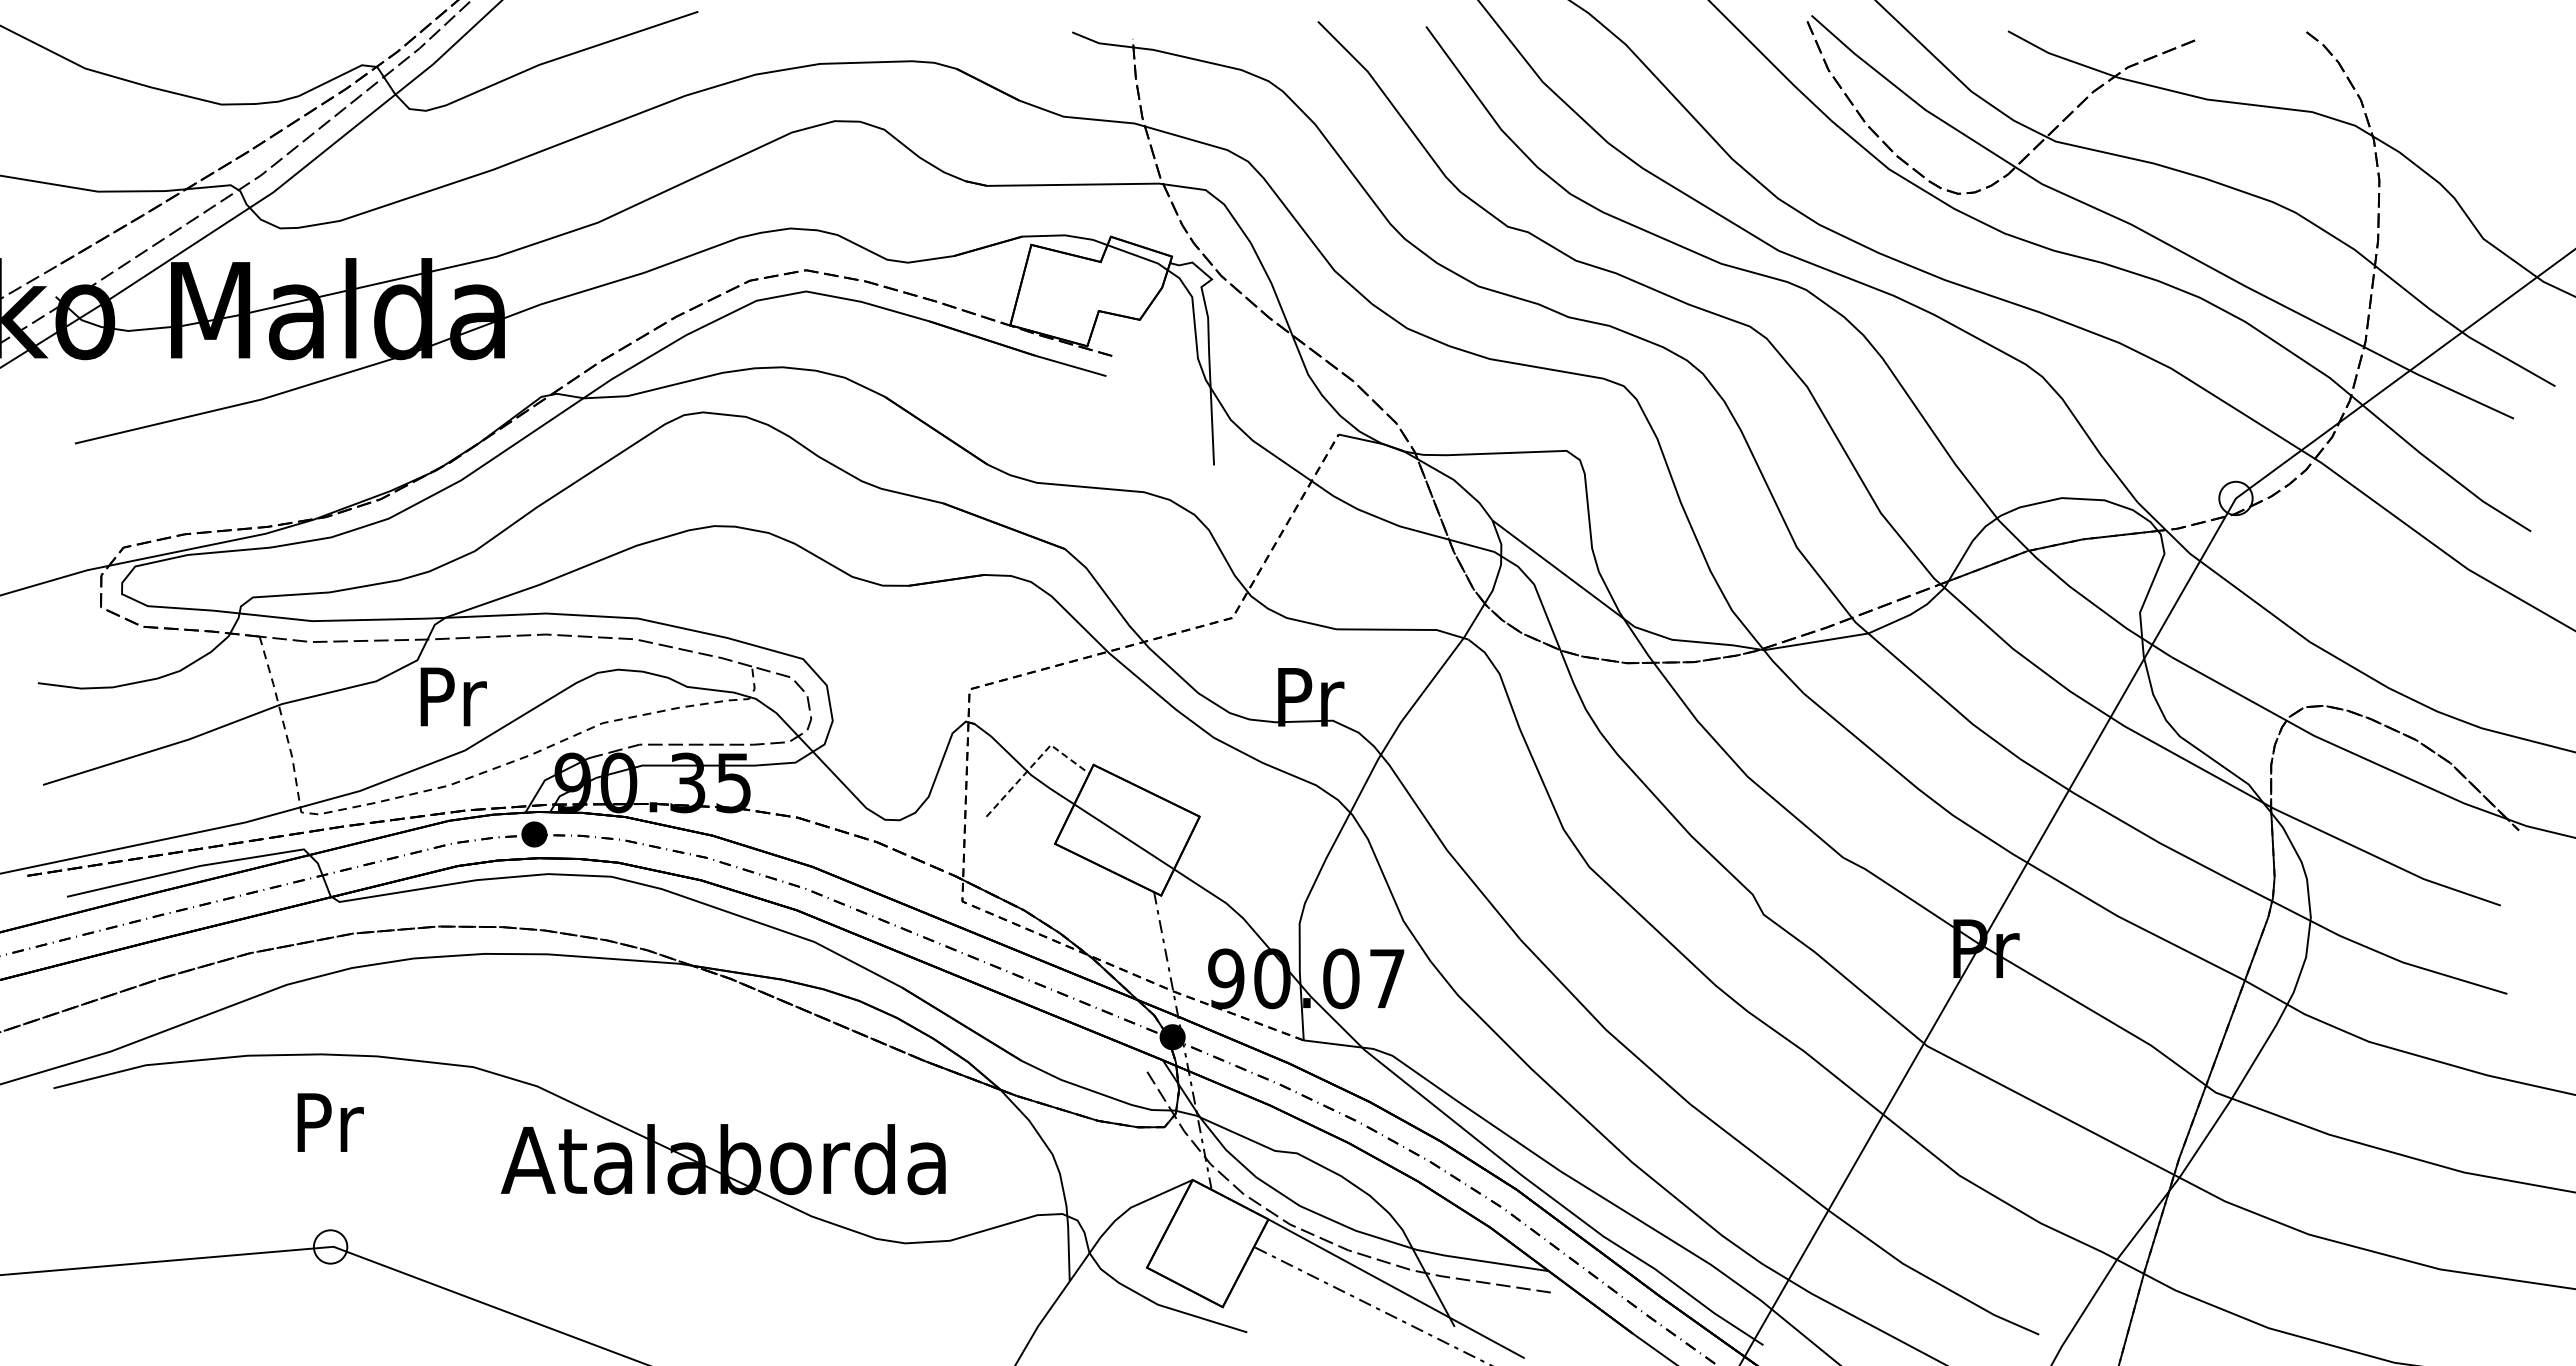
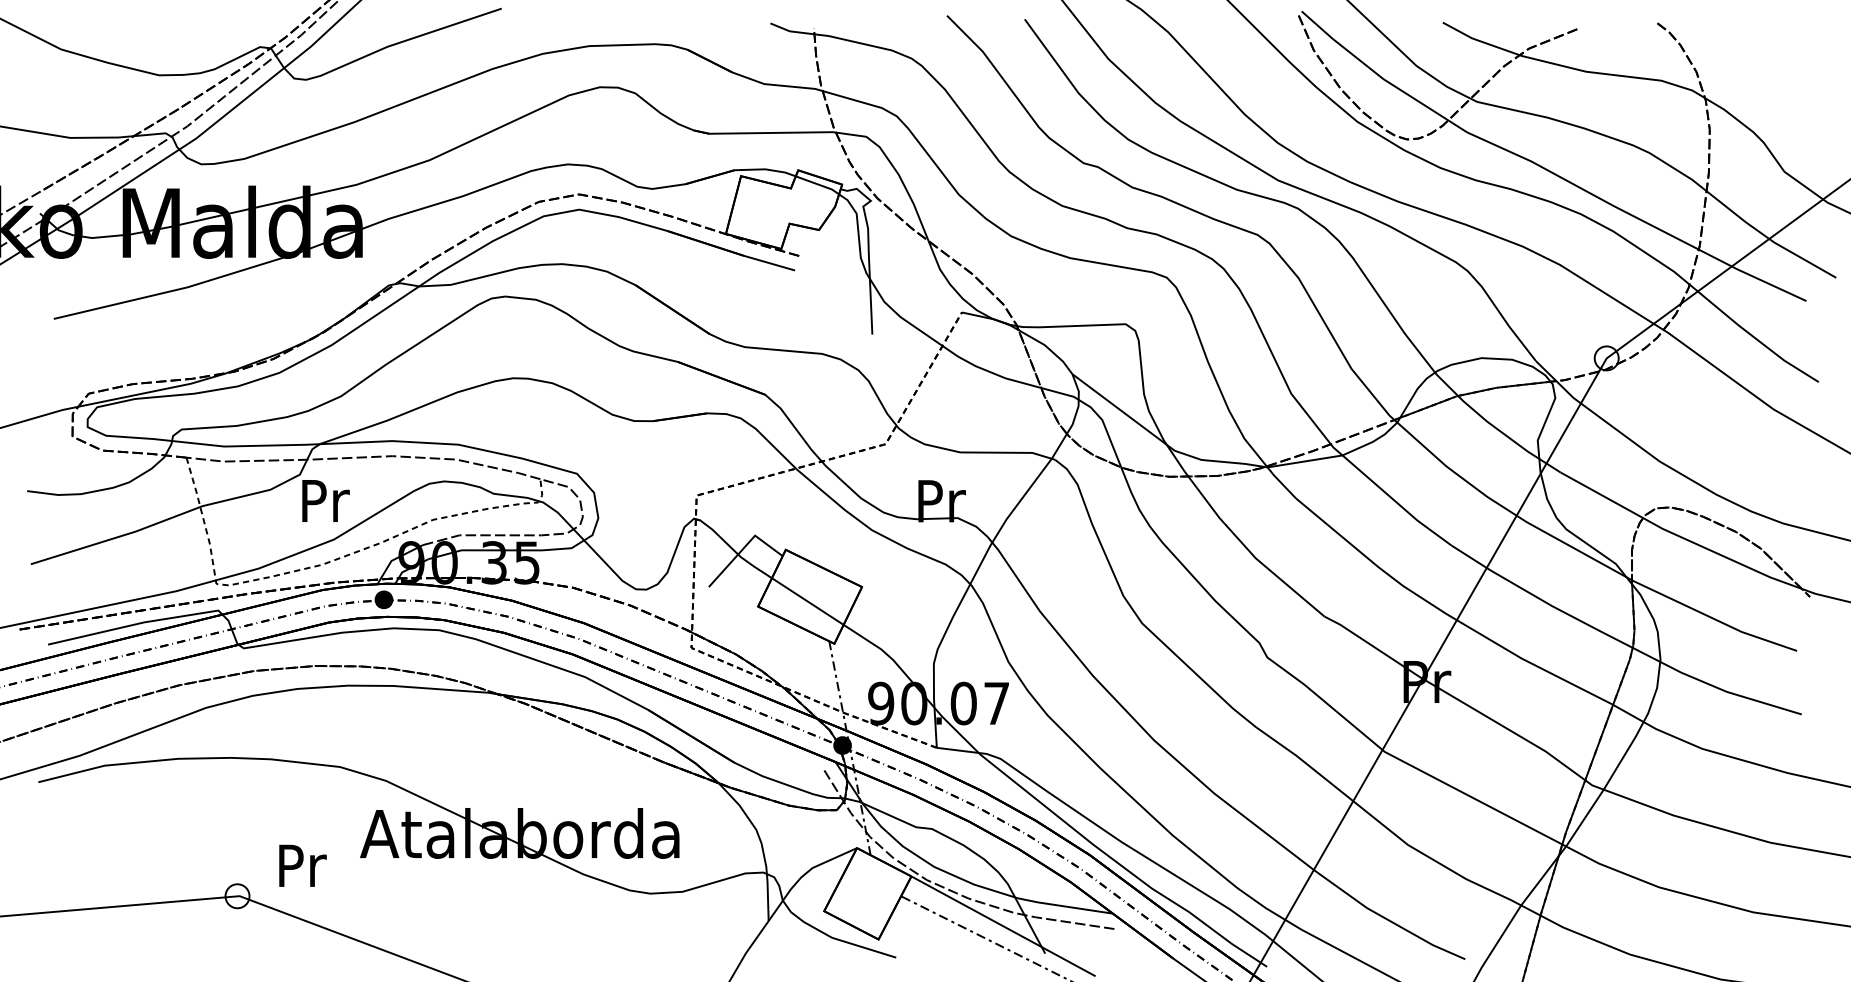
line: (1034, 762) -> (743, 548), dashed -> solid
text: (330, 1122) -> (302, 865), moved

